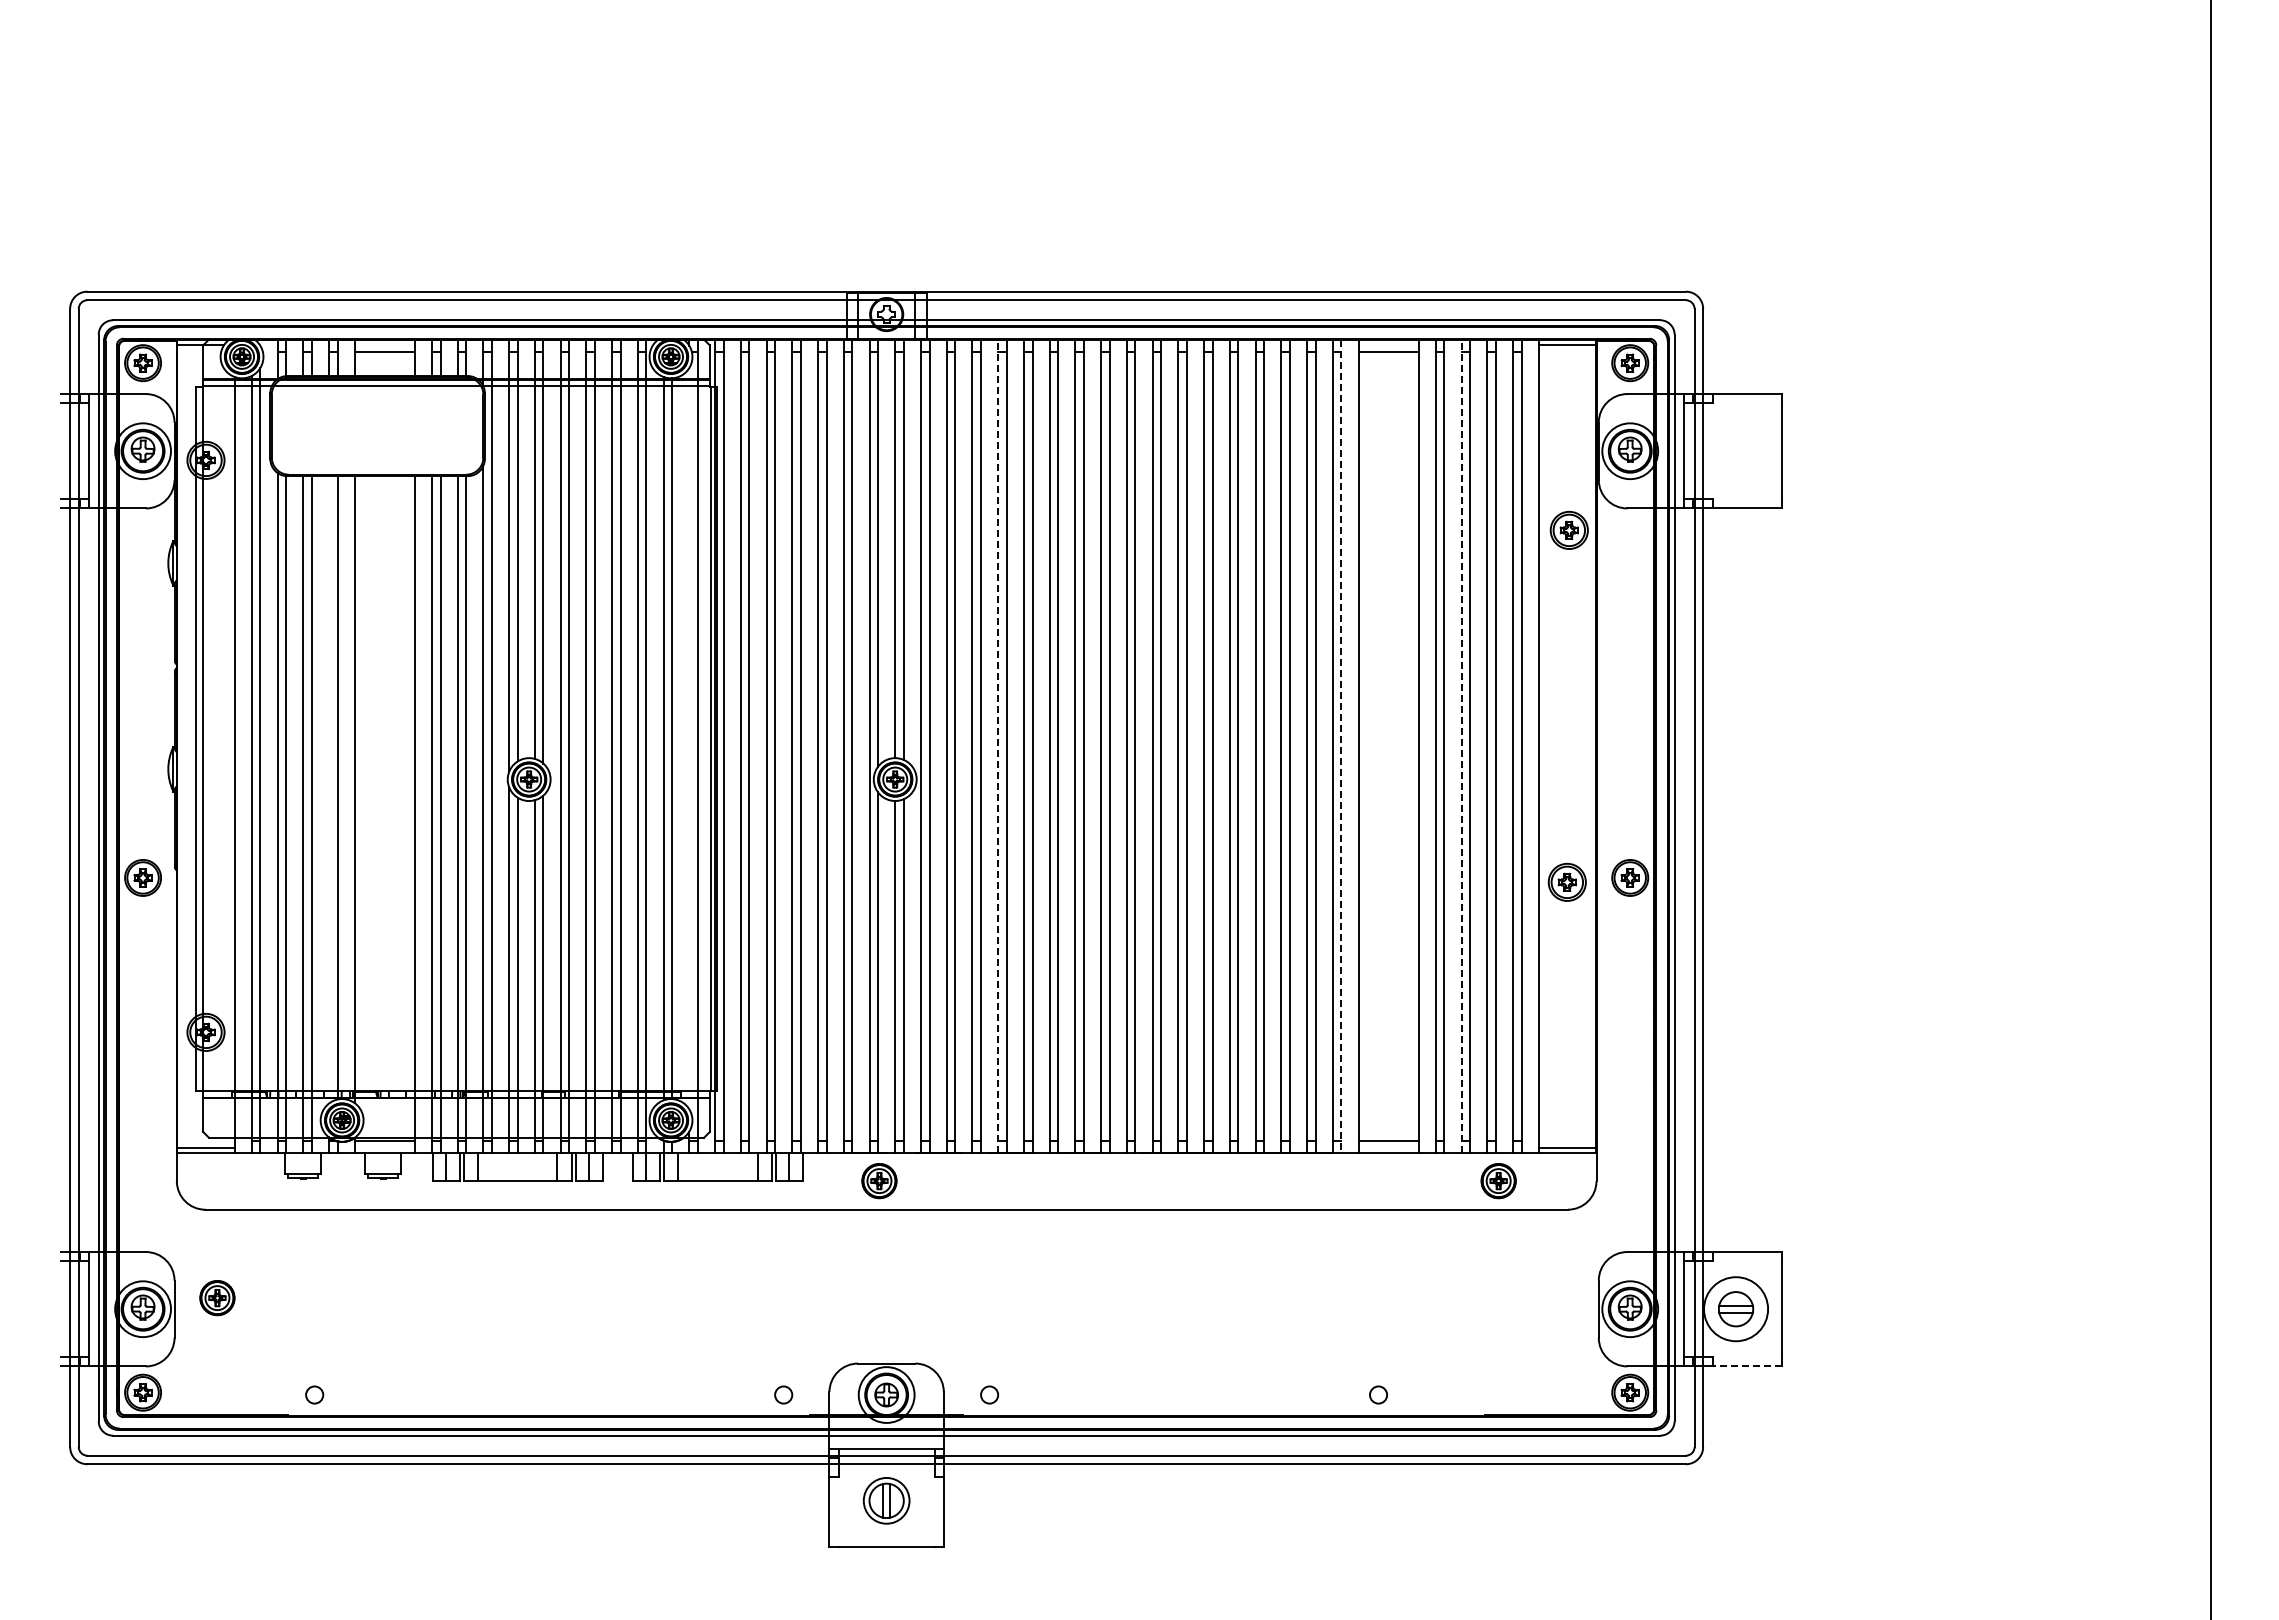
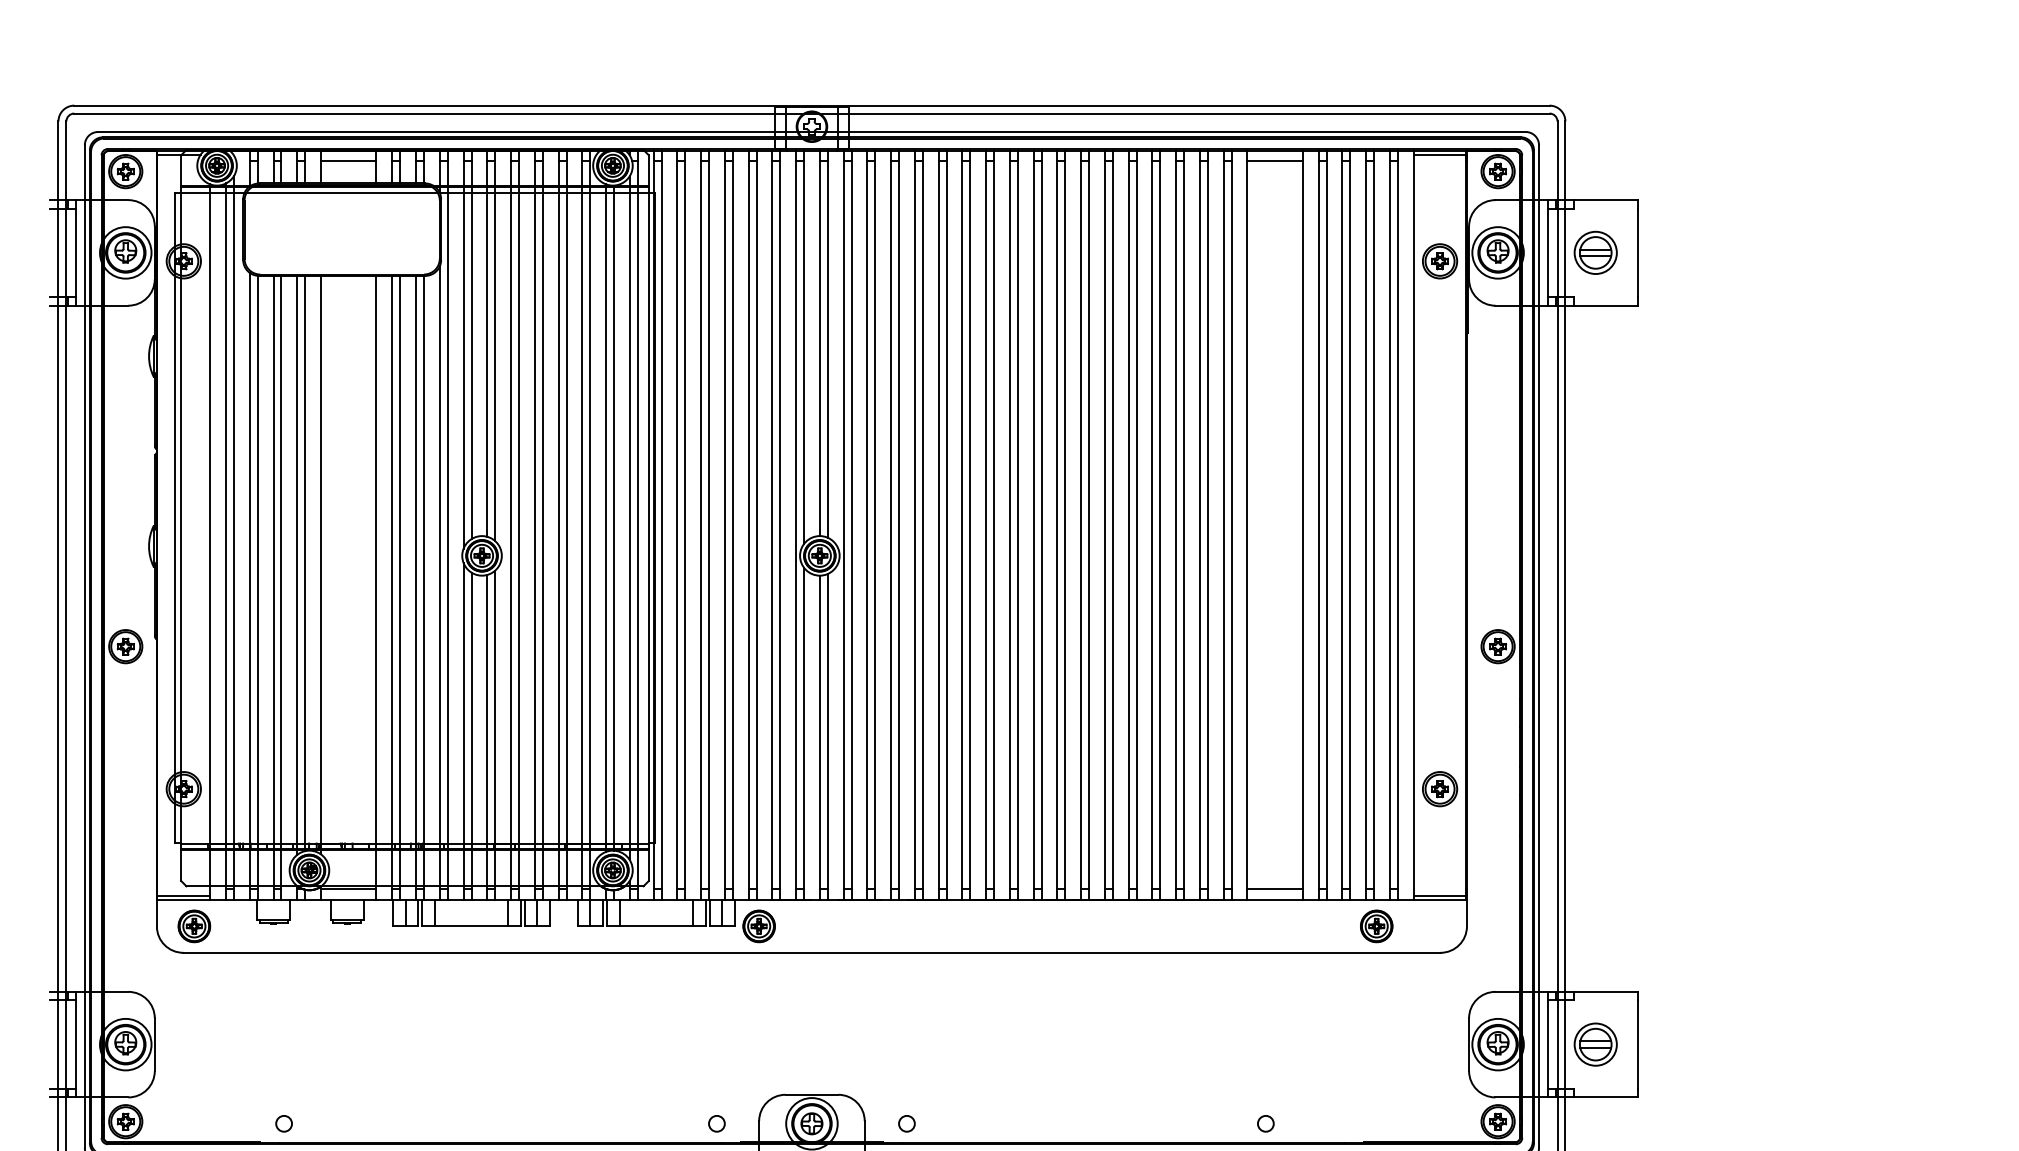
part: (1735, 450) -> (1595, 252), added
part: (1568, 529) -> (1439, 260), moved
line: (689, 738) -> (629, 517), added
line: (998, 745) -> (915, 524), dashed -> solid
line: (1461, 745) -> (1342, 524), dashed -> solid
line: (1341, 746) -> (1231, 525), dashed -> solid
line: (328, 789) -> (296, 565), added
part: (1566, 881) -> (1439, 788), moved
part: (879, 1181) -> (759, 926), moved
part: (217, 1298) -> (194, 926), moved
circle: (1735, 1309) -> (1595, 1044), size x0.71
line: (1747, 1366) -> (1606, 1097), dashed -> solid

